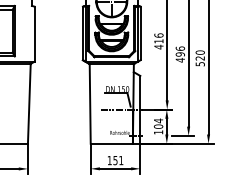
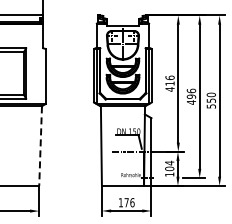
text: (200, 58) -> (211, 100), 520 -> 550
line: (29, 104) -> (40, 146), solid -> dashed
text: (118, 160) -> (129, 202), 151 -> 176

